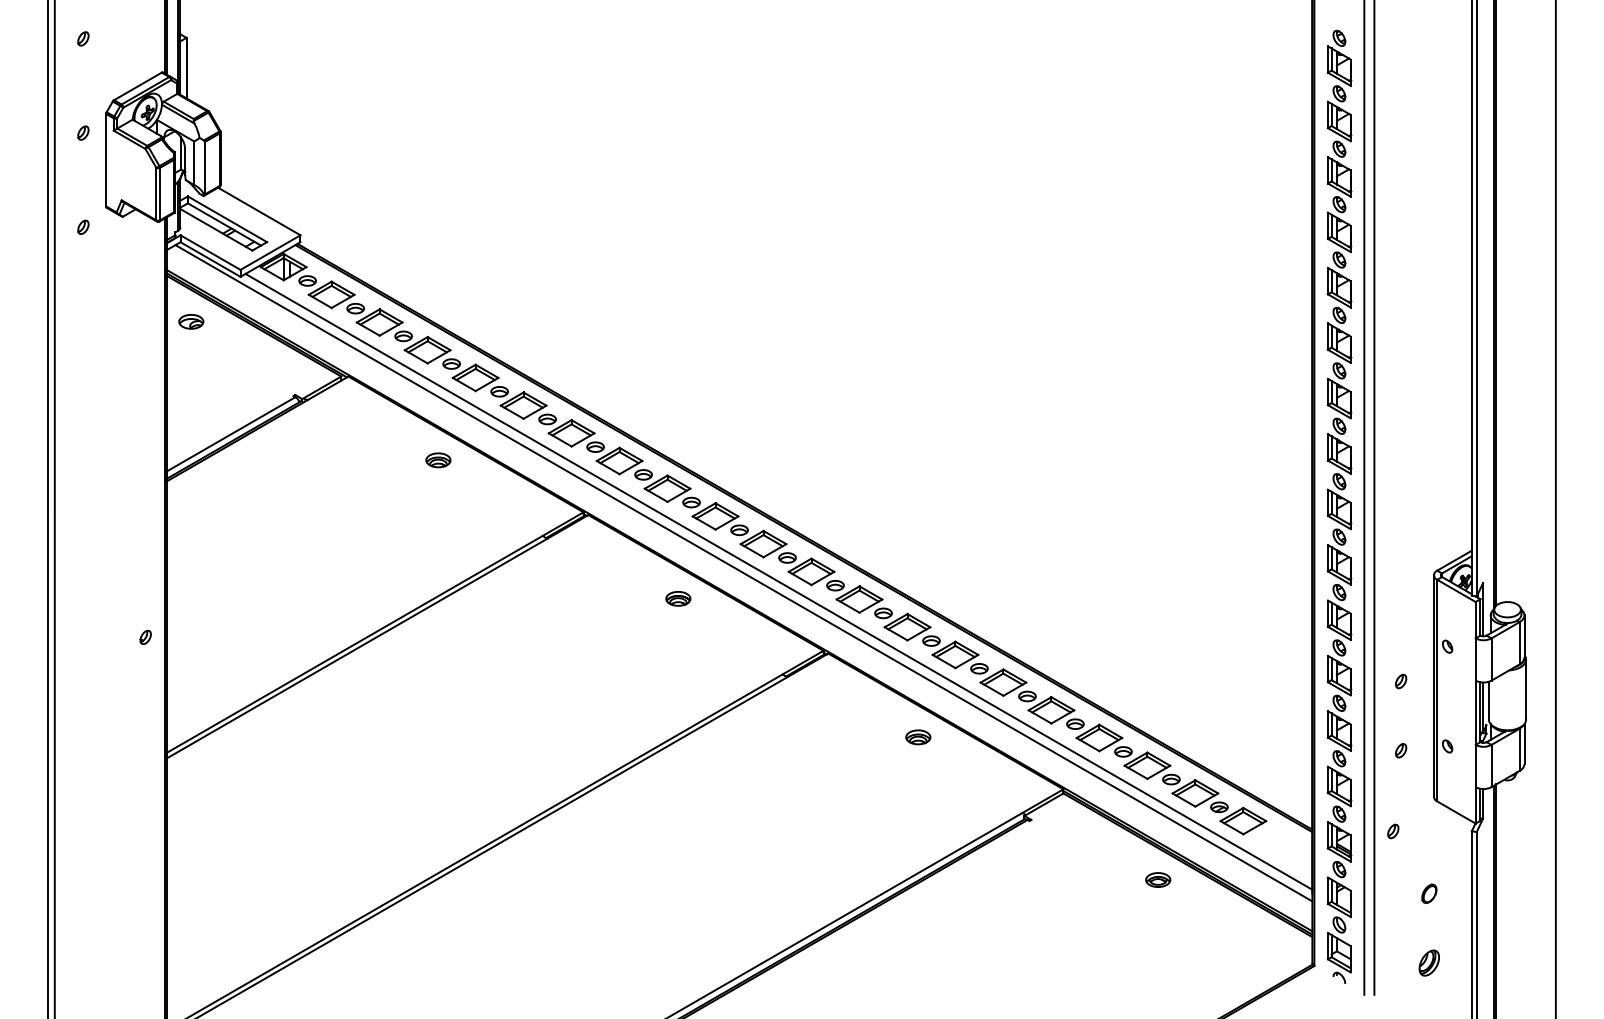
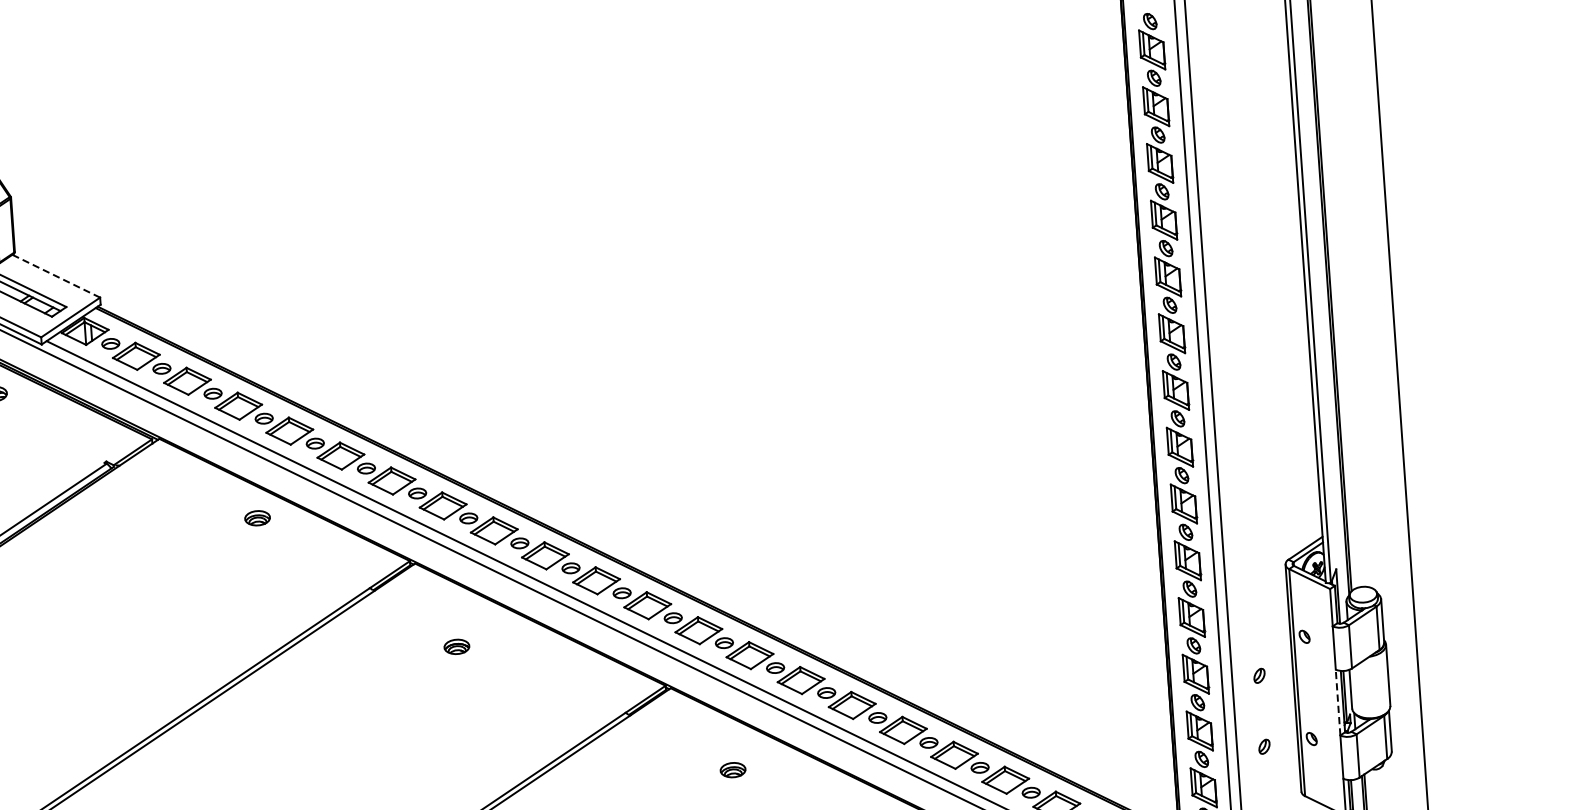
line: (259, 211) -> (56, 276), solid -> dashed
part: (678, 598) -> (457, 646), moved
line: (1475, 712) -> (1337, 702), solid -> dashed
part: (918, 737) -> (733, 770), moved

